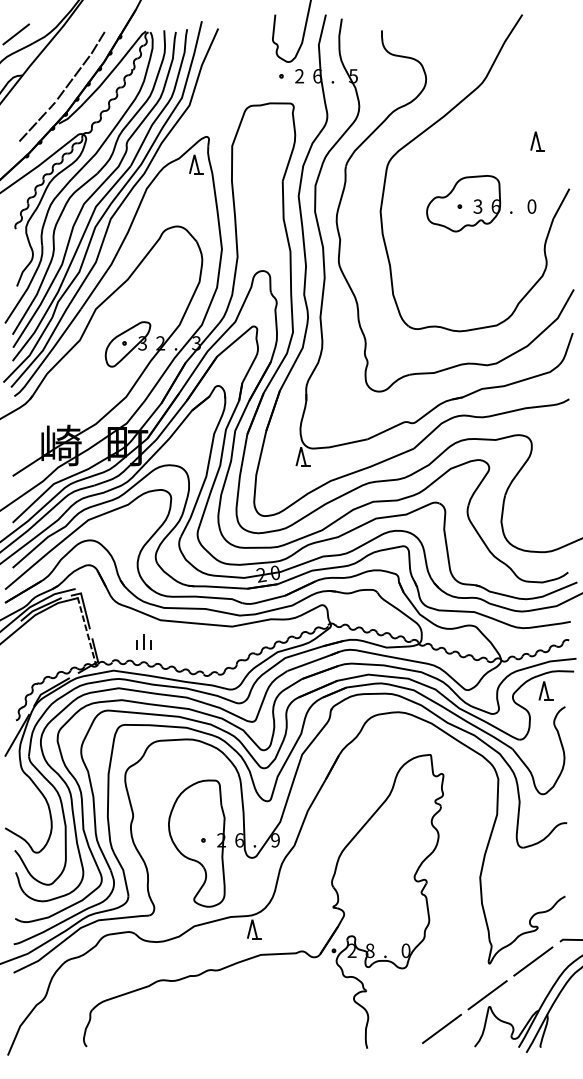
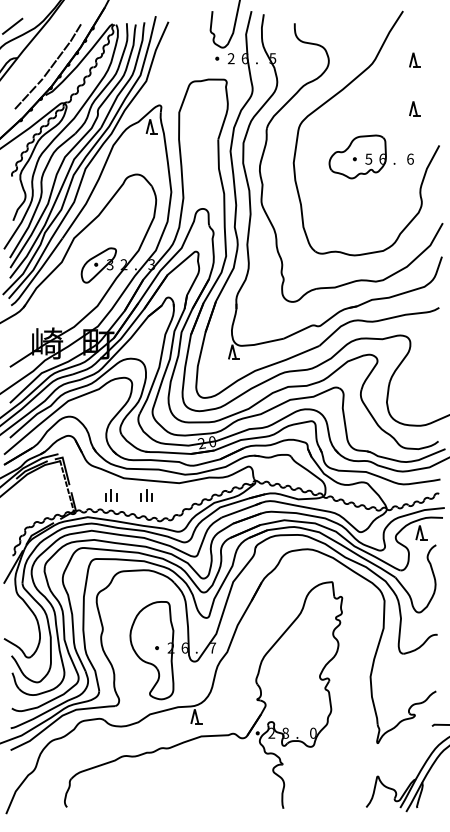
part: (537, 78) -> (414, 60), added
text: (478, 206) -> (369, 159), 3 -> 5
text: (531, 206) -> (410, 159), 0 -> 6
part: (189, 641) -> (146, 494), added
text: (275, 840) -> (212, 648), 9 -> 7
line: (533, 961) -> (411, 741), removed
line: (487, 995) -> (376, 767), removed
line: (441, 1028) -> (340, 793), removed

